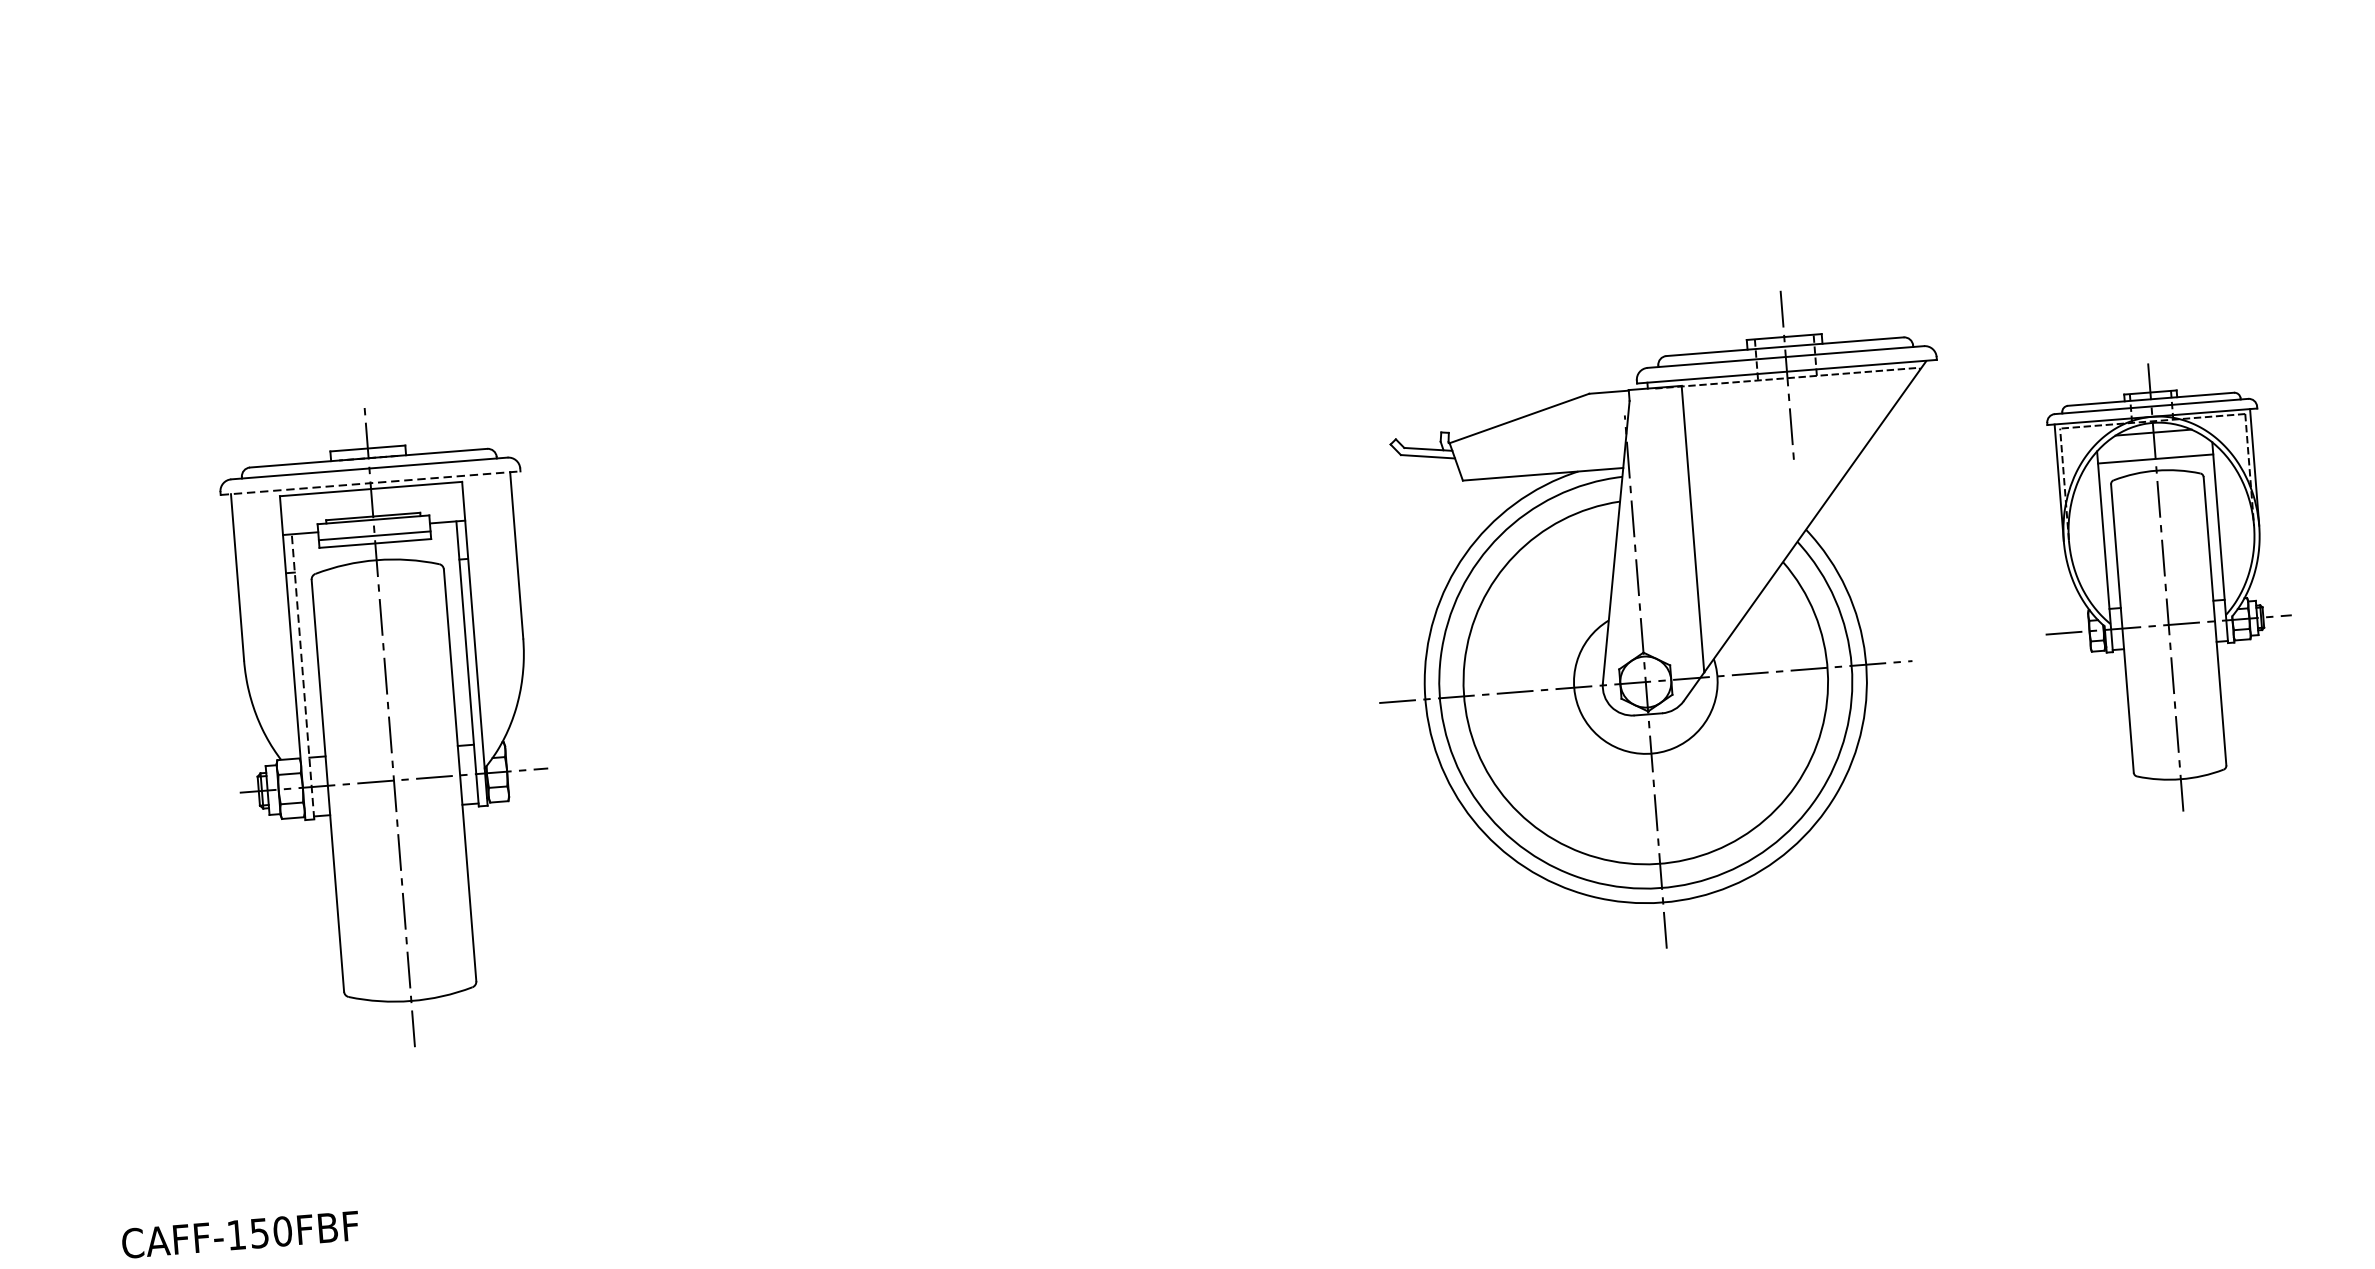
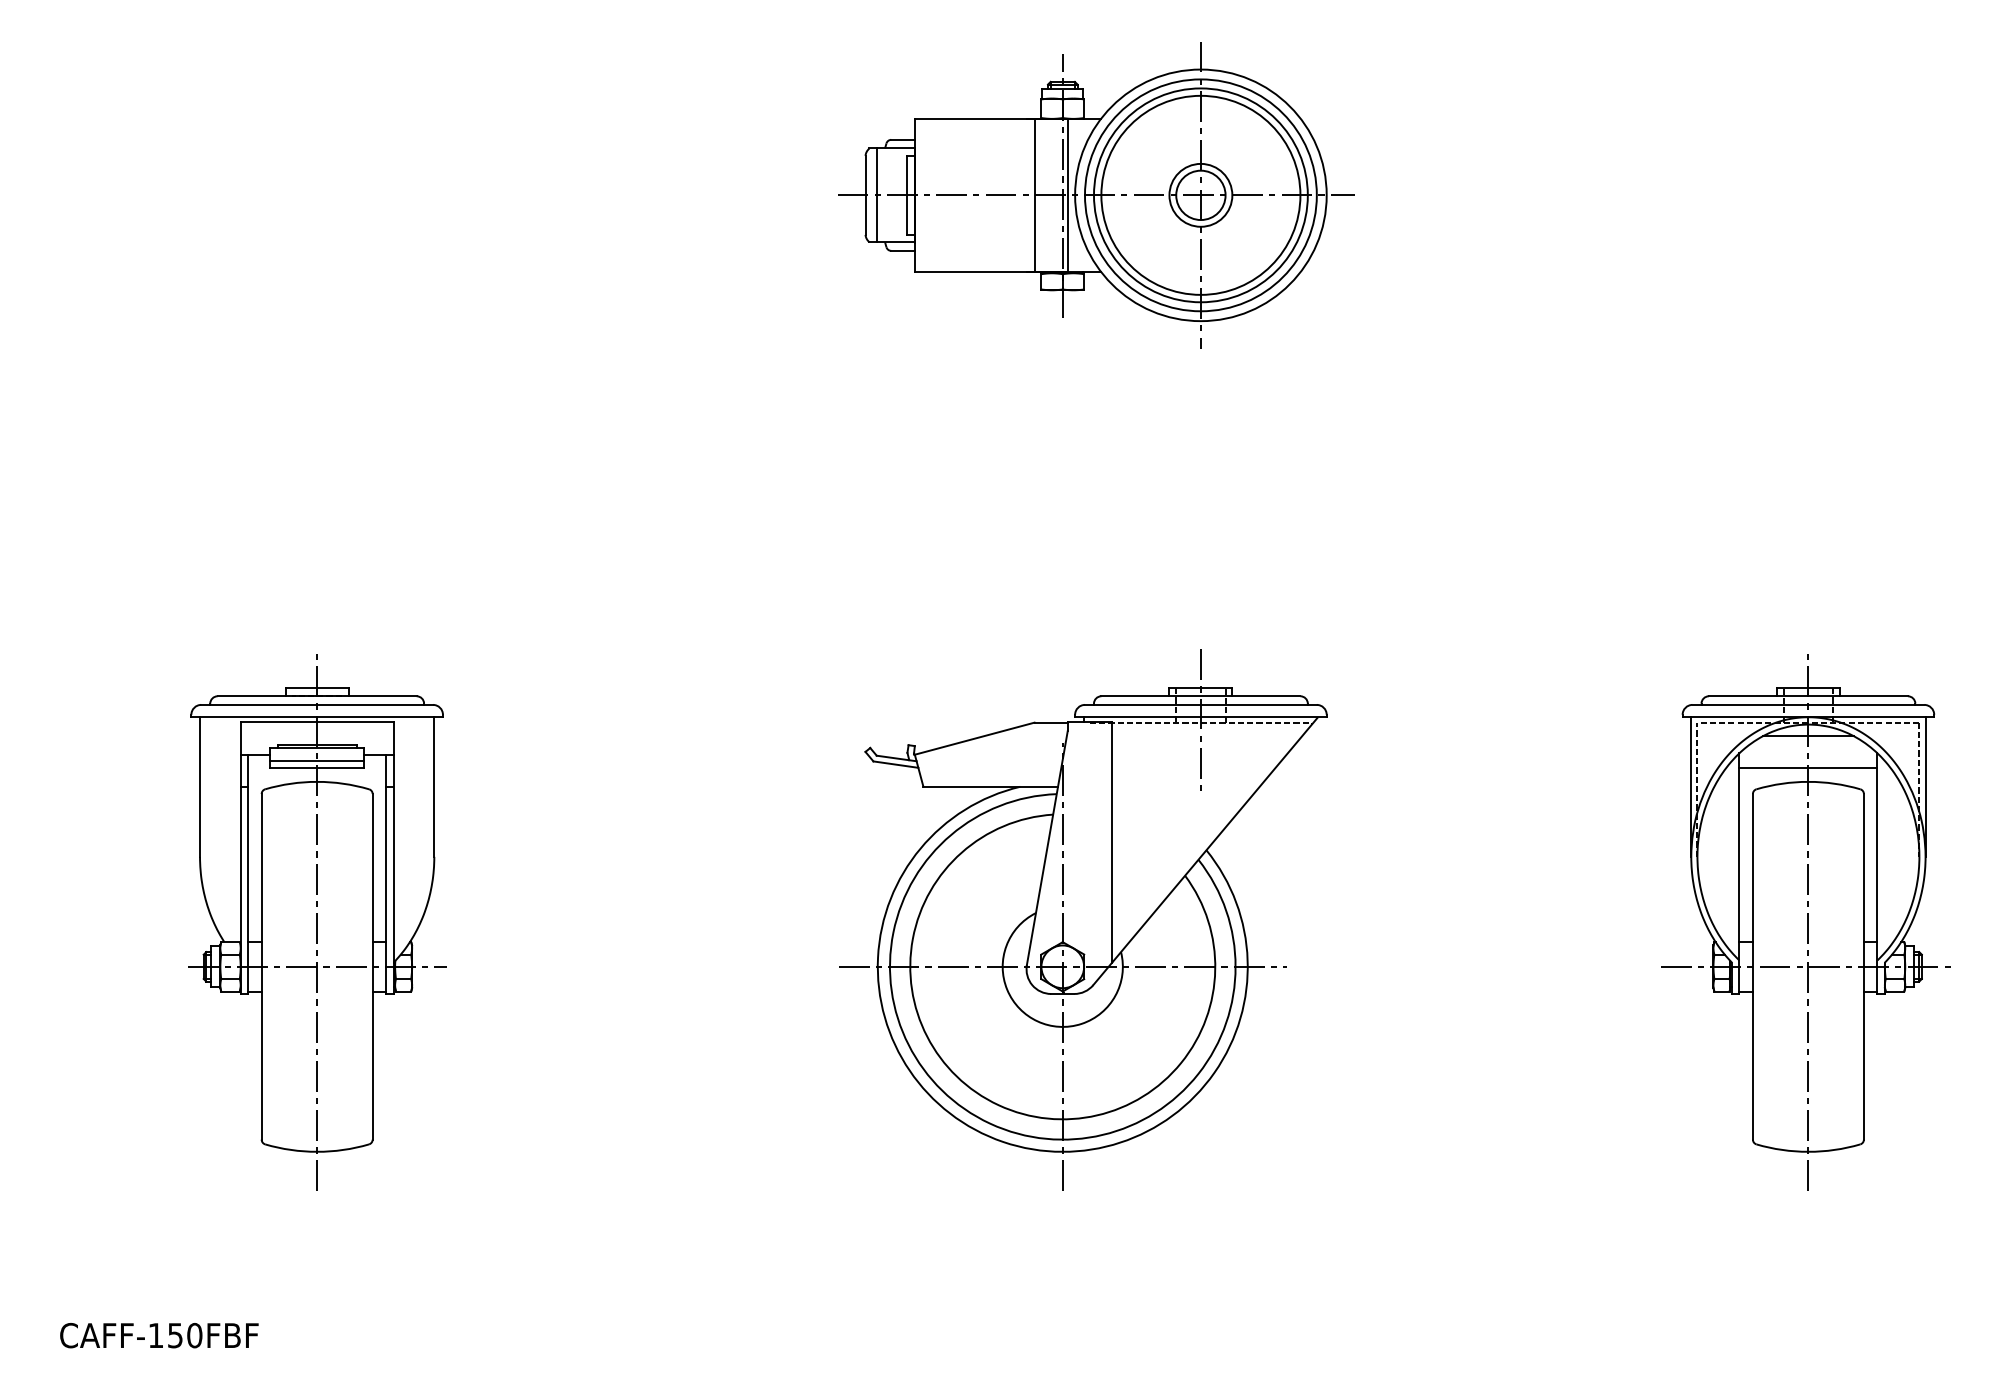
line: (370, 483) -> (317, 717), dashed -> solid
part: (2163, 588) -> (1805, 922), size x1.43
part: (1666, 623) -> (1083, 919), moved
line: (303, 677) -> (248, 874), dashed -> solid

